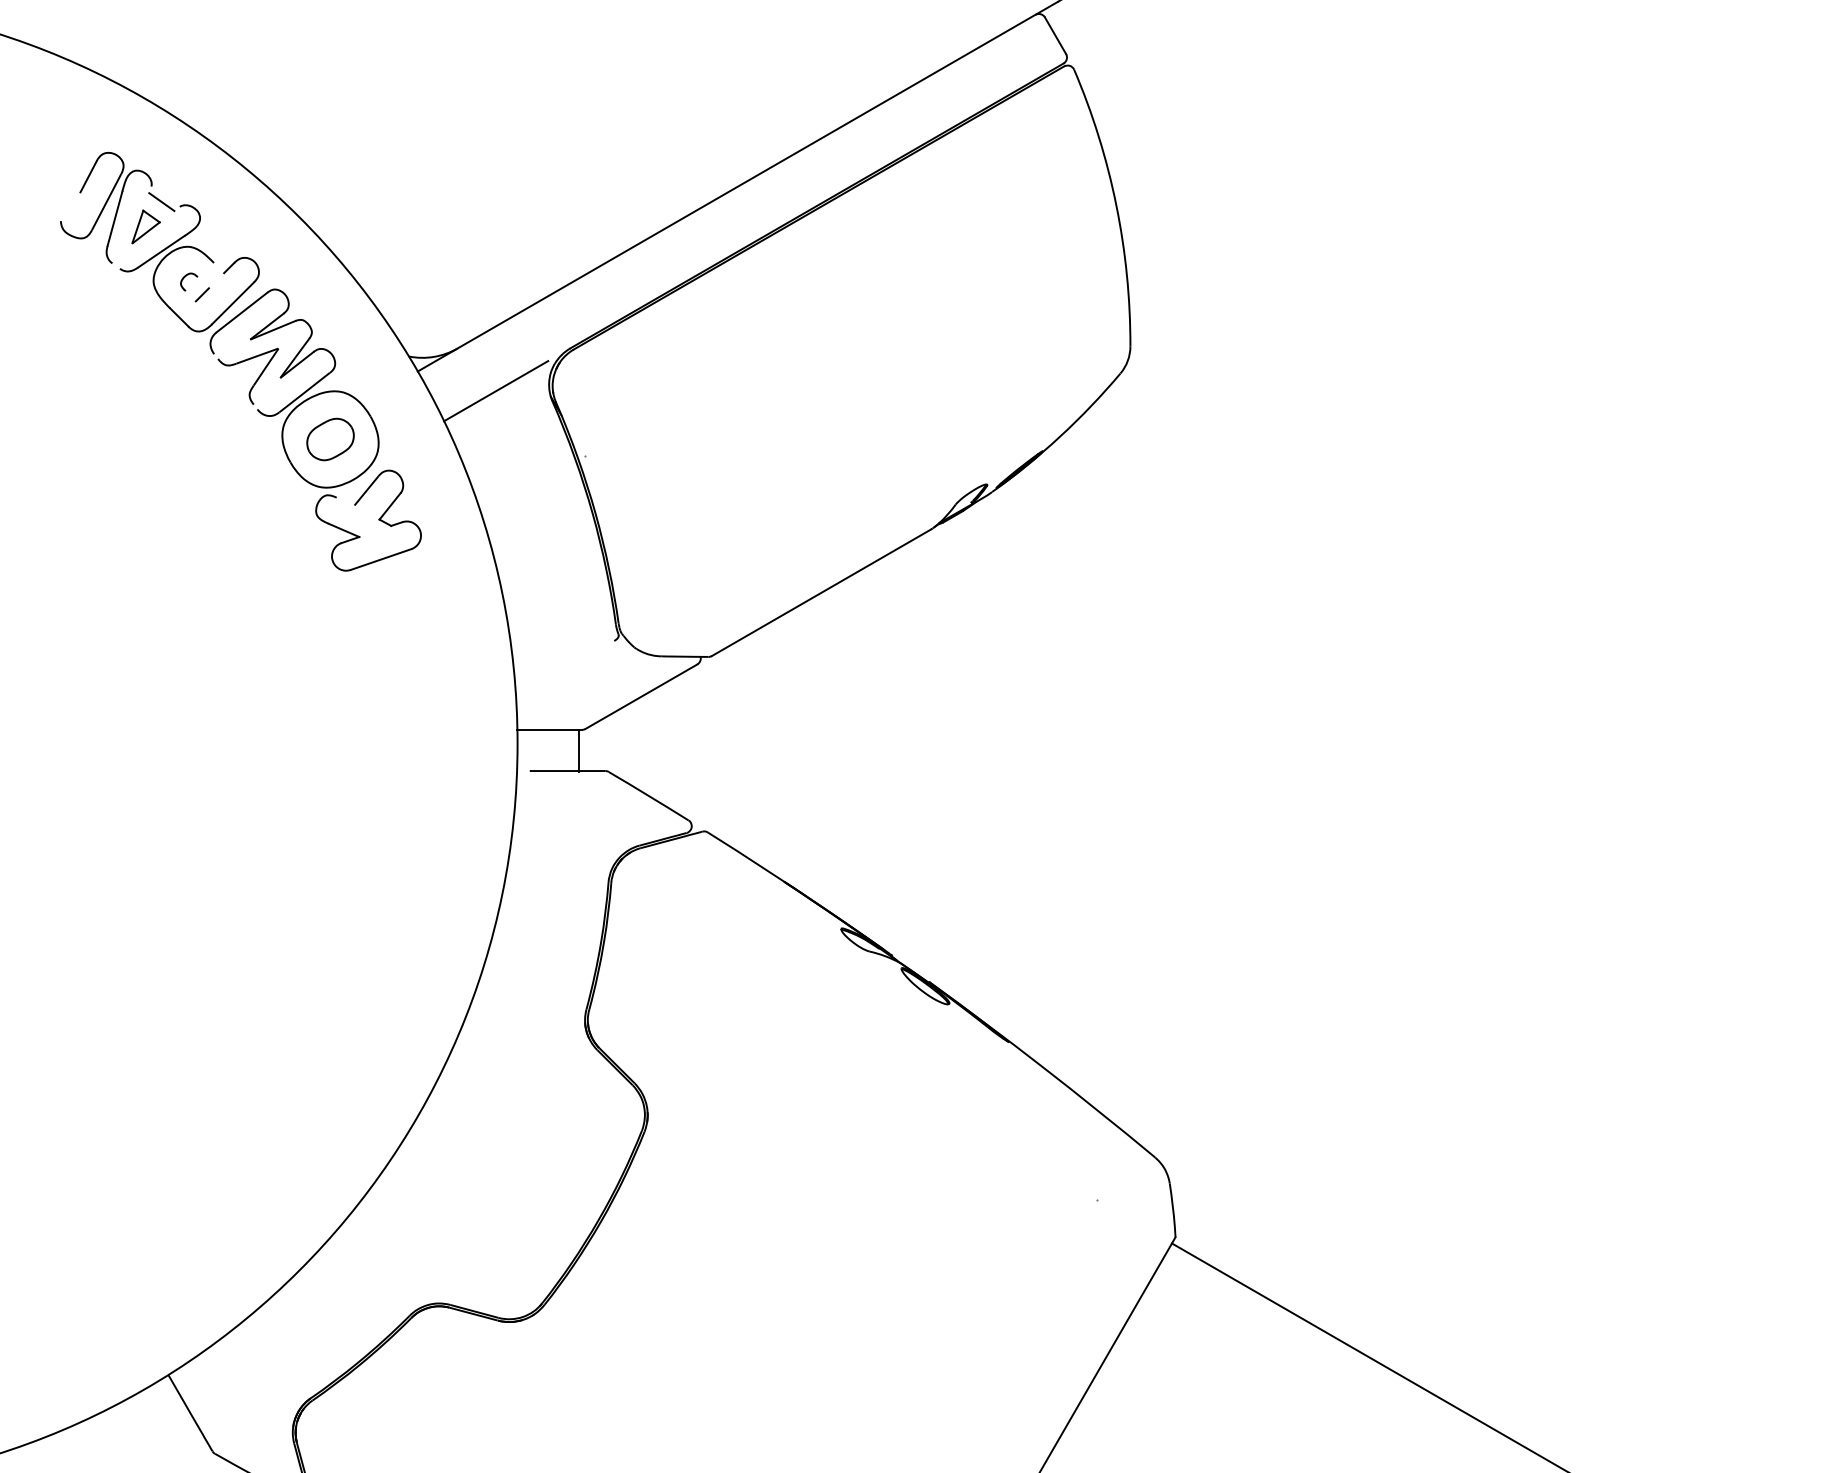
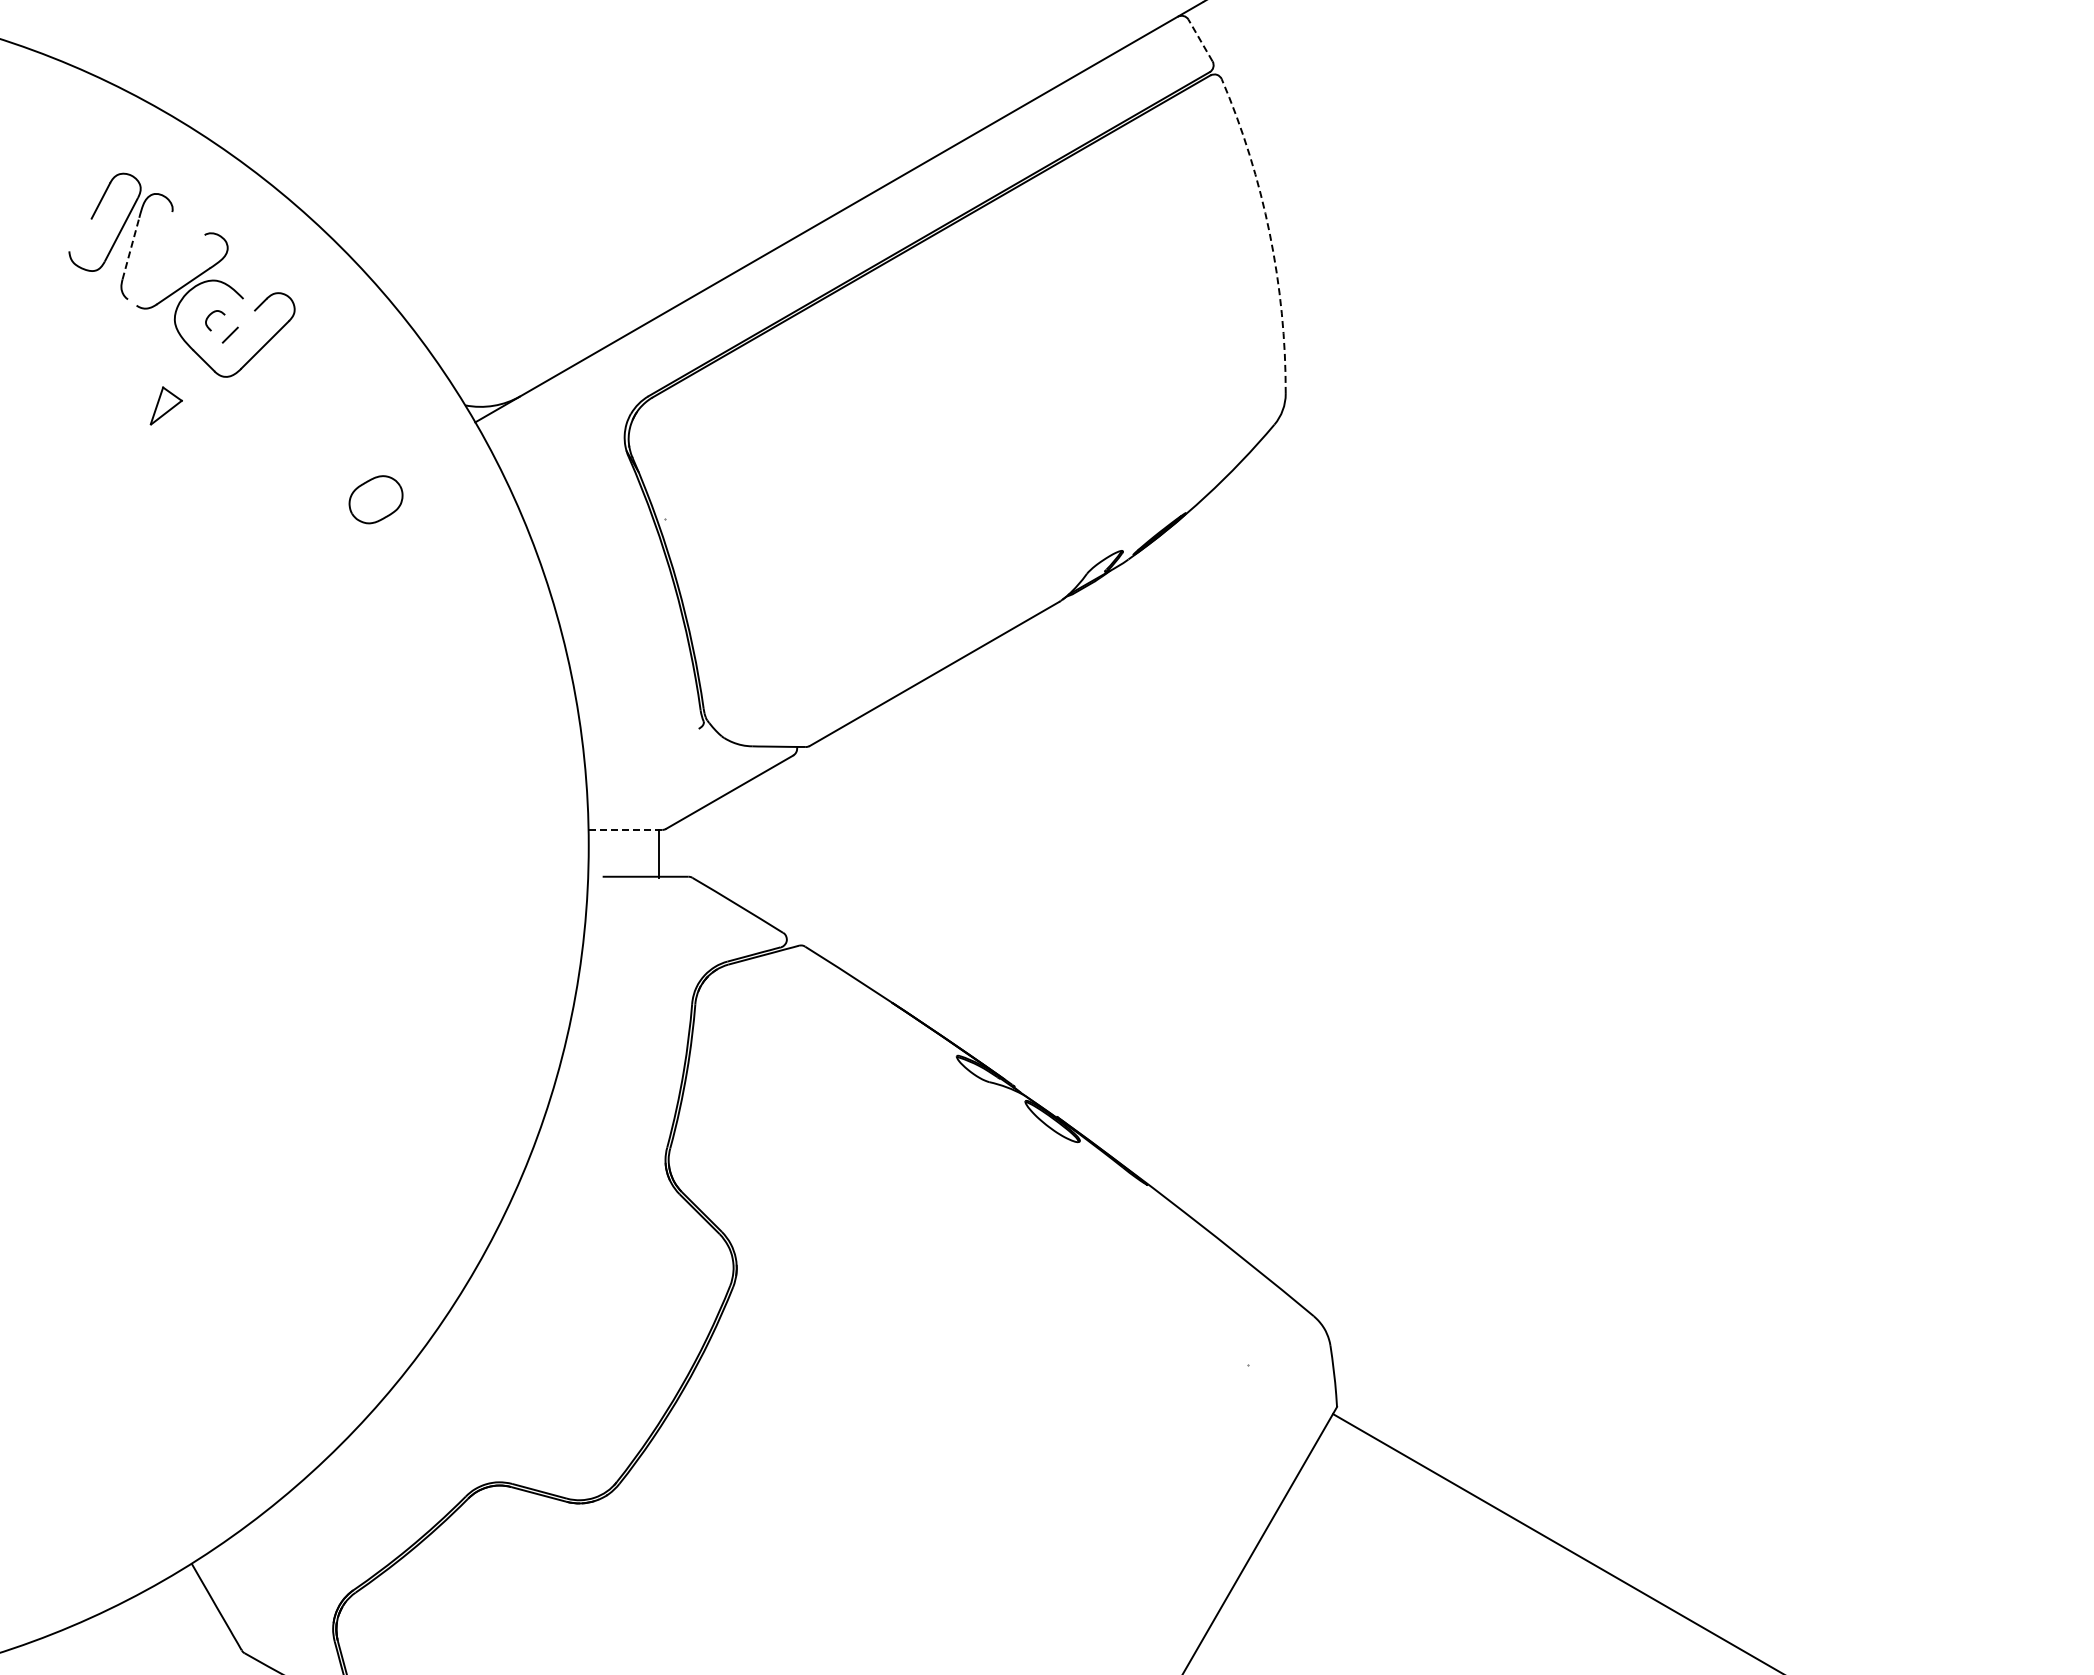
line: (1055, 35) -> (1200, 40), solid -> dashed
line: (161, 201) -> (183, 229), removed
arc: (1116, 205) -> (1269, 233), solid -> dashed
line: (114, 218) -> (130, 248), solid -> dashed
part: (145, 226) -> (165, 405), moved
line: (496, 390) -> (564, 444), removed
part: (315, 429) -> (358, 488), removed
line: (549, 729) -> (625, 829), solid -> dashed

